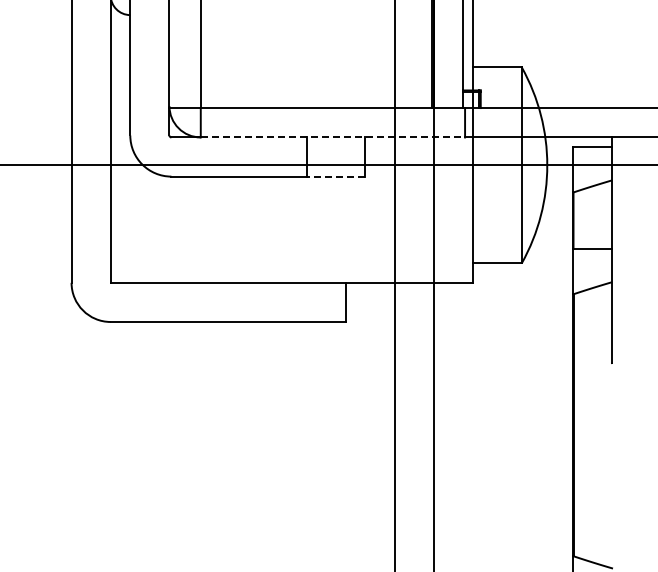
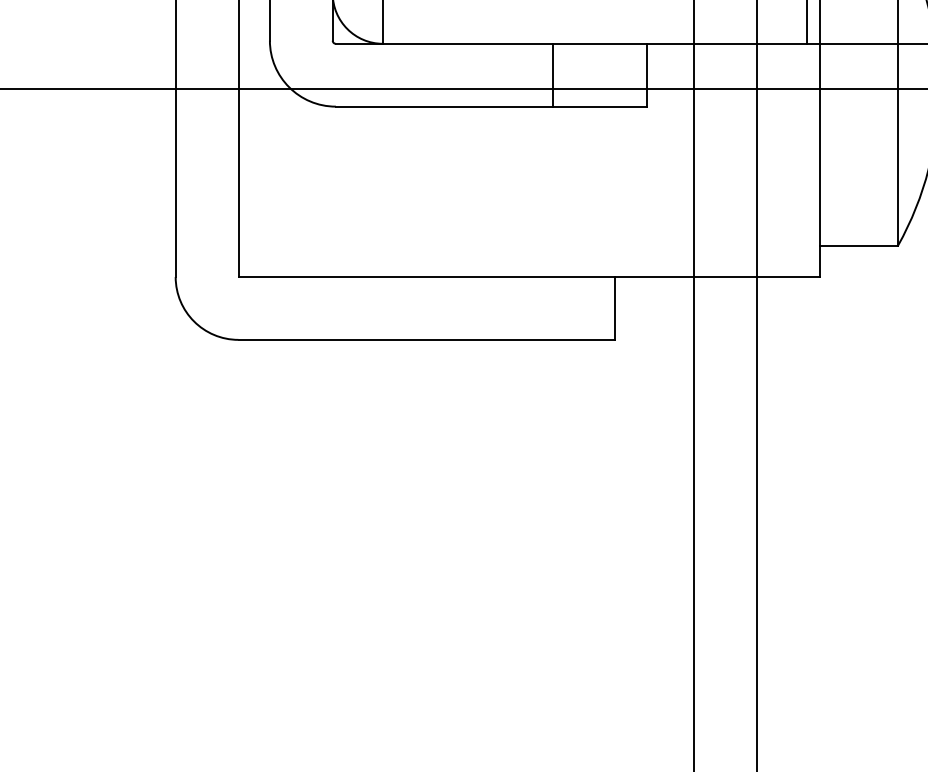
line: (333, 137) -> (595, 43), dashed -> solid
line: (335, 176) -> (599, 106), dashed -> solid

